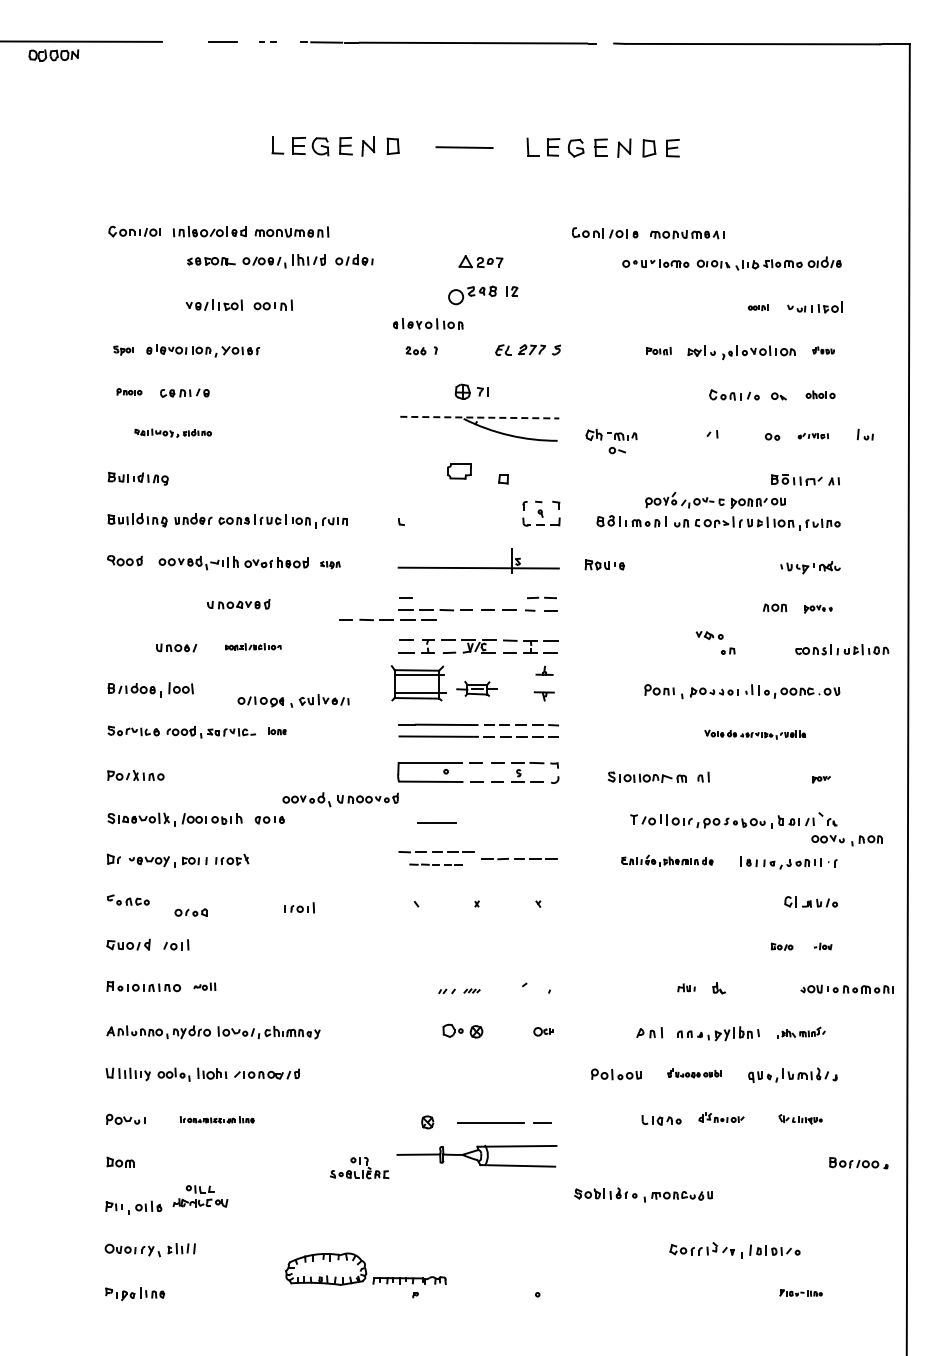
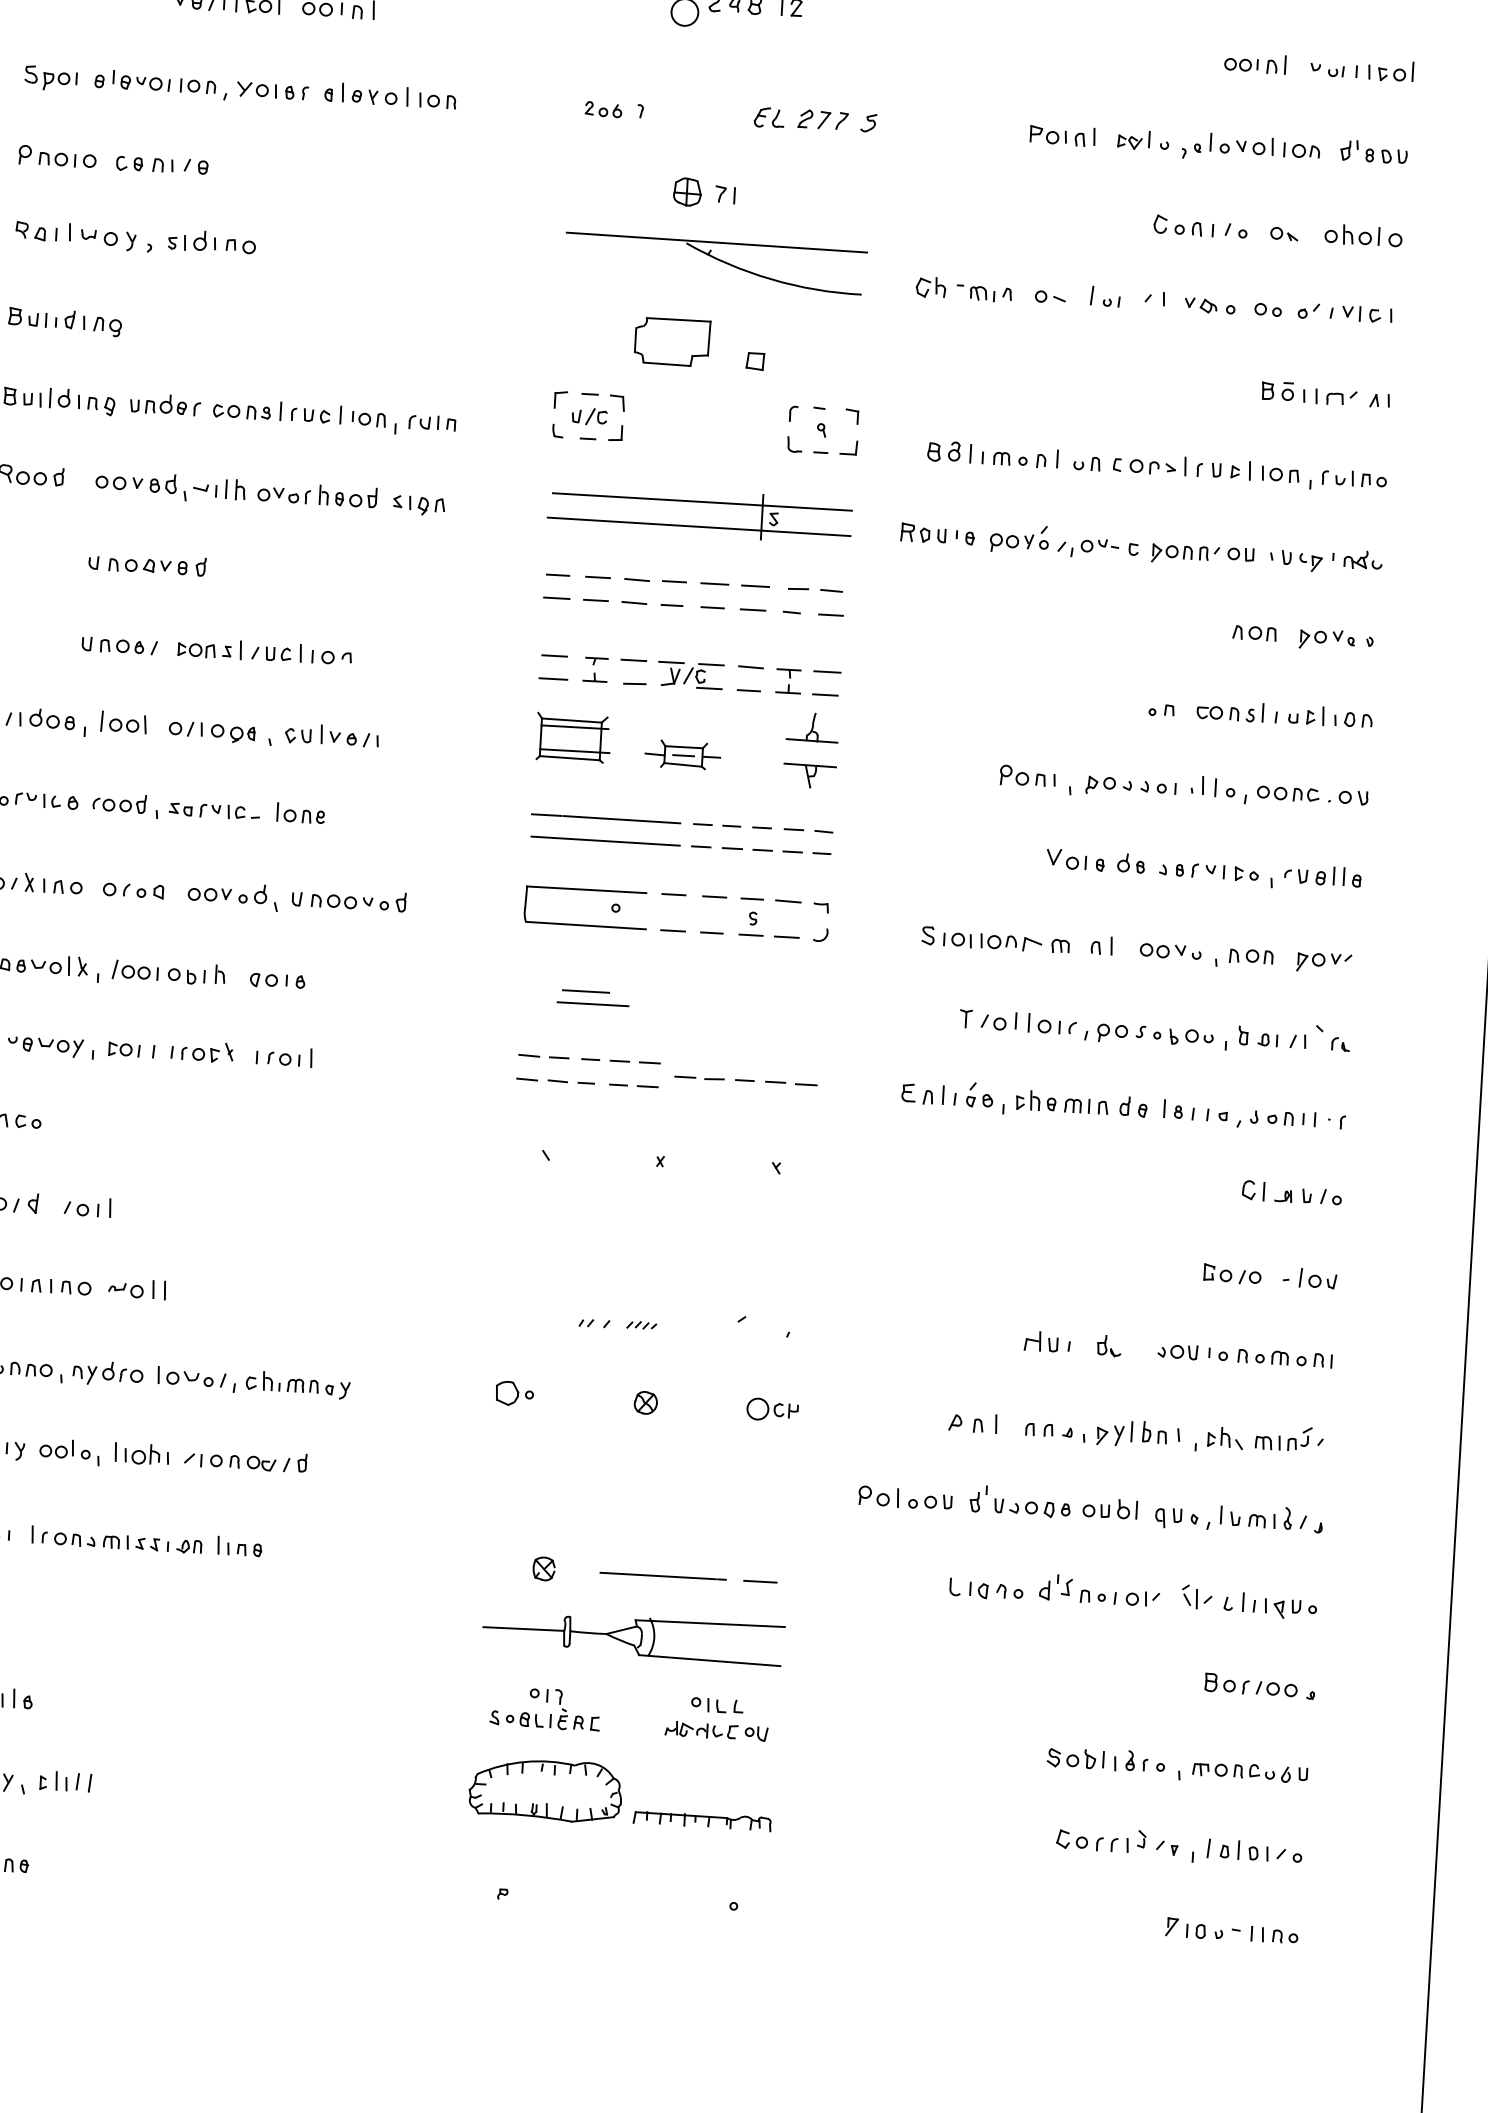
part: (757, 307) -> (1253, 63), size x1.67
part: (428, 323) -> (390, 95), moved
part: (123, 350) -> (50, 78), size x1.43
part: (658, 350) -> (1061, 134), size x1.43
part: (823, 350) -> (1373, 152), size x1.67
part: (129, 391) -> (57, 156), size x1.67
part: (820, 394) -> (1363, 234), size x1.43
line: (479, 417) -> (716, 242), dashed -> solid
part: (173, 433) -> (136, 240), size x1.67
part: (864, 434) -> (1103, 296), moved
part: (813, 435) -> (1345, 311), size x1.67
part: (616, 450) -> (1048, 296), moved
part: (459, 471) -> (672, 342), size x1.67
part: (715, 500) -> (1122, 545), moved
part: (417, 512) -> (589, 415), added
line: (479, 554) -> (701, 501), added
part: (330, 564) -> (419, 504), size x1.43
part: (238, 604) -> (146, 564), moved
part: (818, 609) -> (1336, 640), size x1.43
part: (387, 619) -> (676, 581), moved
part: (709, 635) -> (1209, 305), moved
part: (253, 646) -> (265, 651), size x1.67
part: (842, 649) -> (1285, 713), moved
part: (544, 670) -> (812, 727), size x1.67
part: (418, 682) -> (573, 736), size x0.71
part: (543, 696) -> (807, 776), size x1.43
part: (293, 700) -> (273, 733), moved
part: (277, 730) -> (301, 812), size x1.43
part: (754, 734) -> (1202, 870), size x1.67
part: (821, 779) -> (1324, 962), size x1.67
part: (340, 799) -> (296, 899), moved
line: (432, 816) -> (585, 991), added
part: (846, 840) -> (1205, 955), moved
part: (666, 860) -> (1022, 1099), size x1.43
part: (436, 864) -> (587, 1082), size x1.43
part: (299, 907) -> (284, 1056), moved
part: (190, 912) -> (132, 890), moved
part: (781, 946) -> (1231, 1273), size x1.43
part: (822, 946) -> (1308, 1278), size x1.67
part: (204, 986) -> (136, 1288), size x1.43
part: (686, 987) -> (1047, 1341), size x1.43
part: (846, 988) -> (1243, 1354), moved
part: (452, 1030) -> (513, 1393), moved
part: (543, 1031) -> (772, 1409), size x1.43
part: (801, 1032) -> (1259, 1438), size x1.43
part: (694, 1073) -> (1053, 1504), size x1.67
part: (721, 1117) -> (1099, 1590), size x1.43
part: (216, 1119) -> (145, 1541), size x1.67
part: (800, 1119) -> (1248, 1602), size x1.67
part: (858, 1163) -> (1259, 1686), moved
part: (359, 1168) -> (545, 1709), moved
part: (643, 1194) -> (1177, 1765), moved
part: (200, 1196) -> (717, 1719), moved
part: (734, 1250) -> (1178, 1847), moved
part: (365, 1268) -> (620, 1793), moved
part: (800, 1292) -> (1230, 1929), size x1.67

